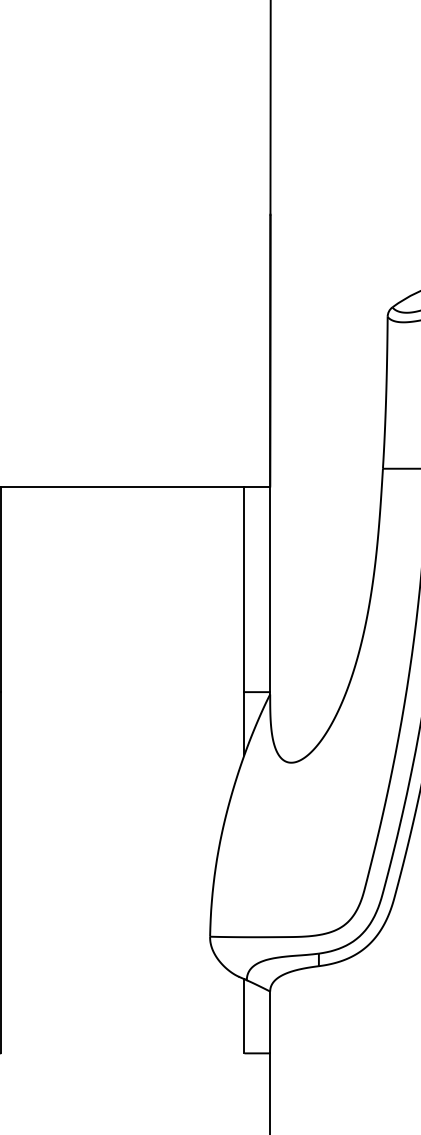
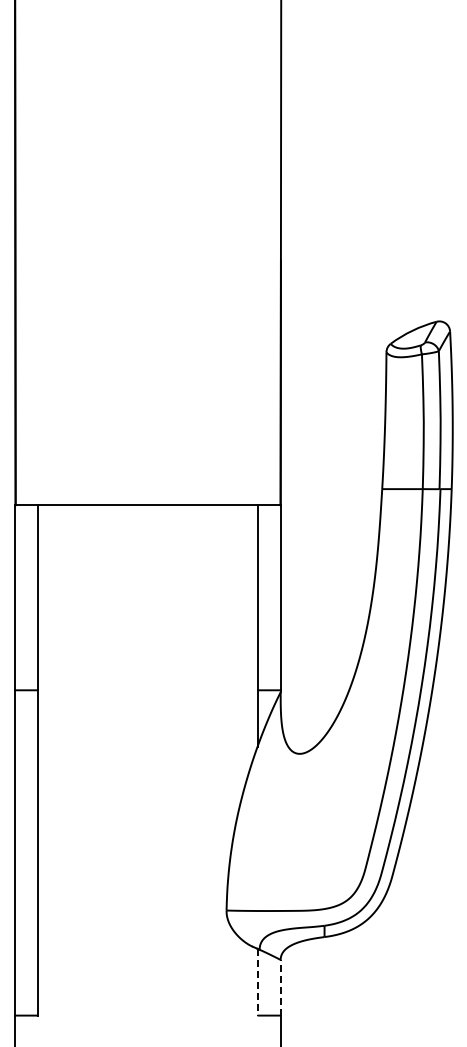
line: (244, 1016) -> (257, 982), solid -> dashed
line: (269, 1022) -> (280, 987), solid -> dashed

